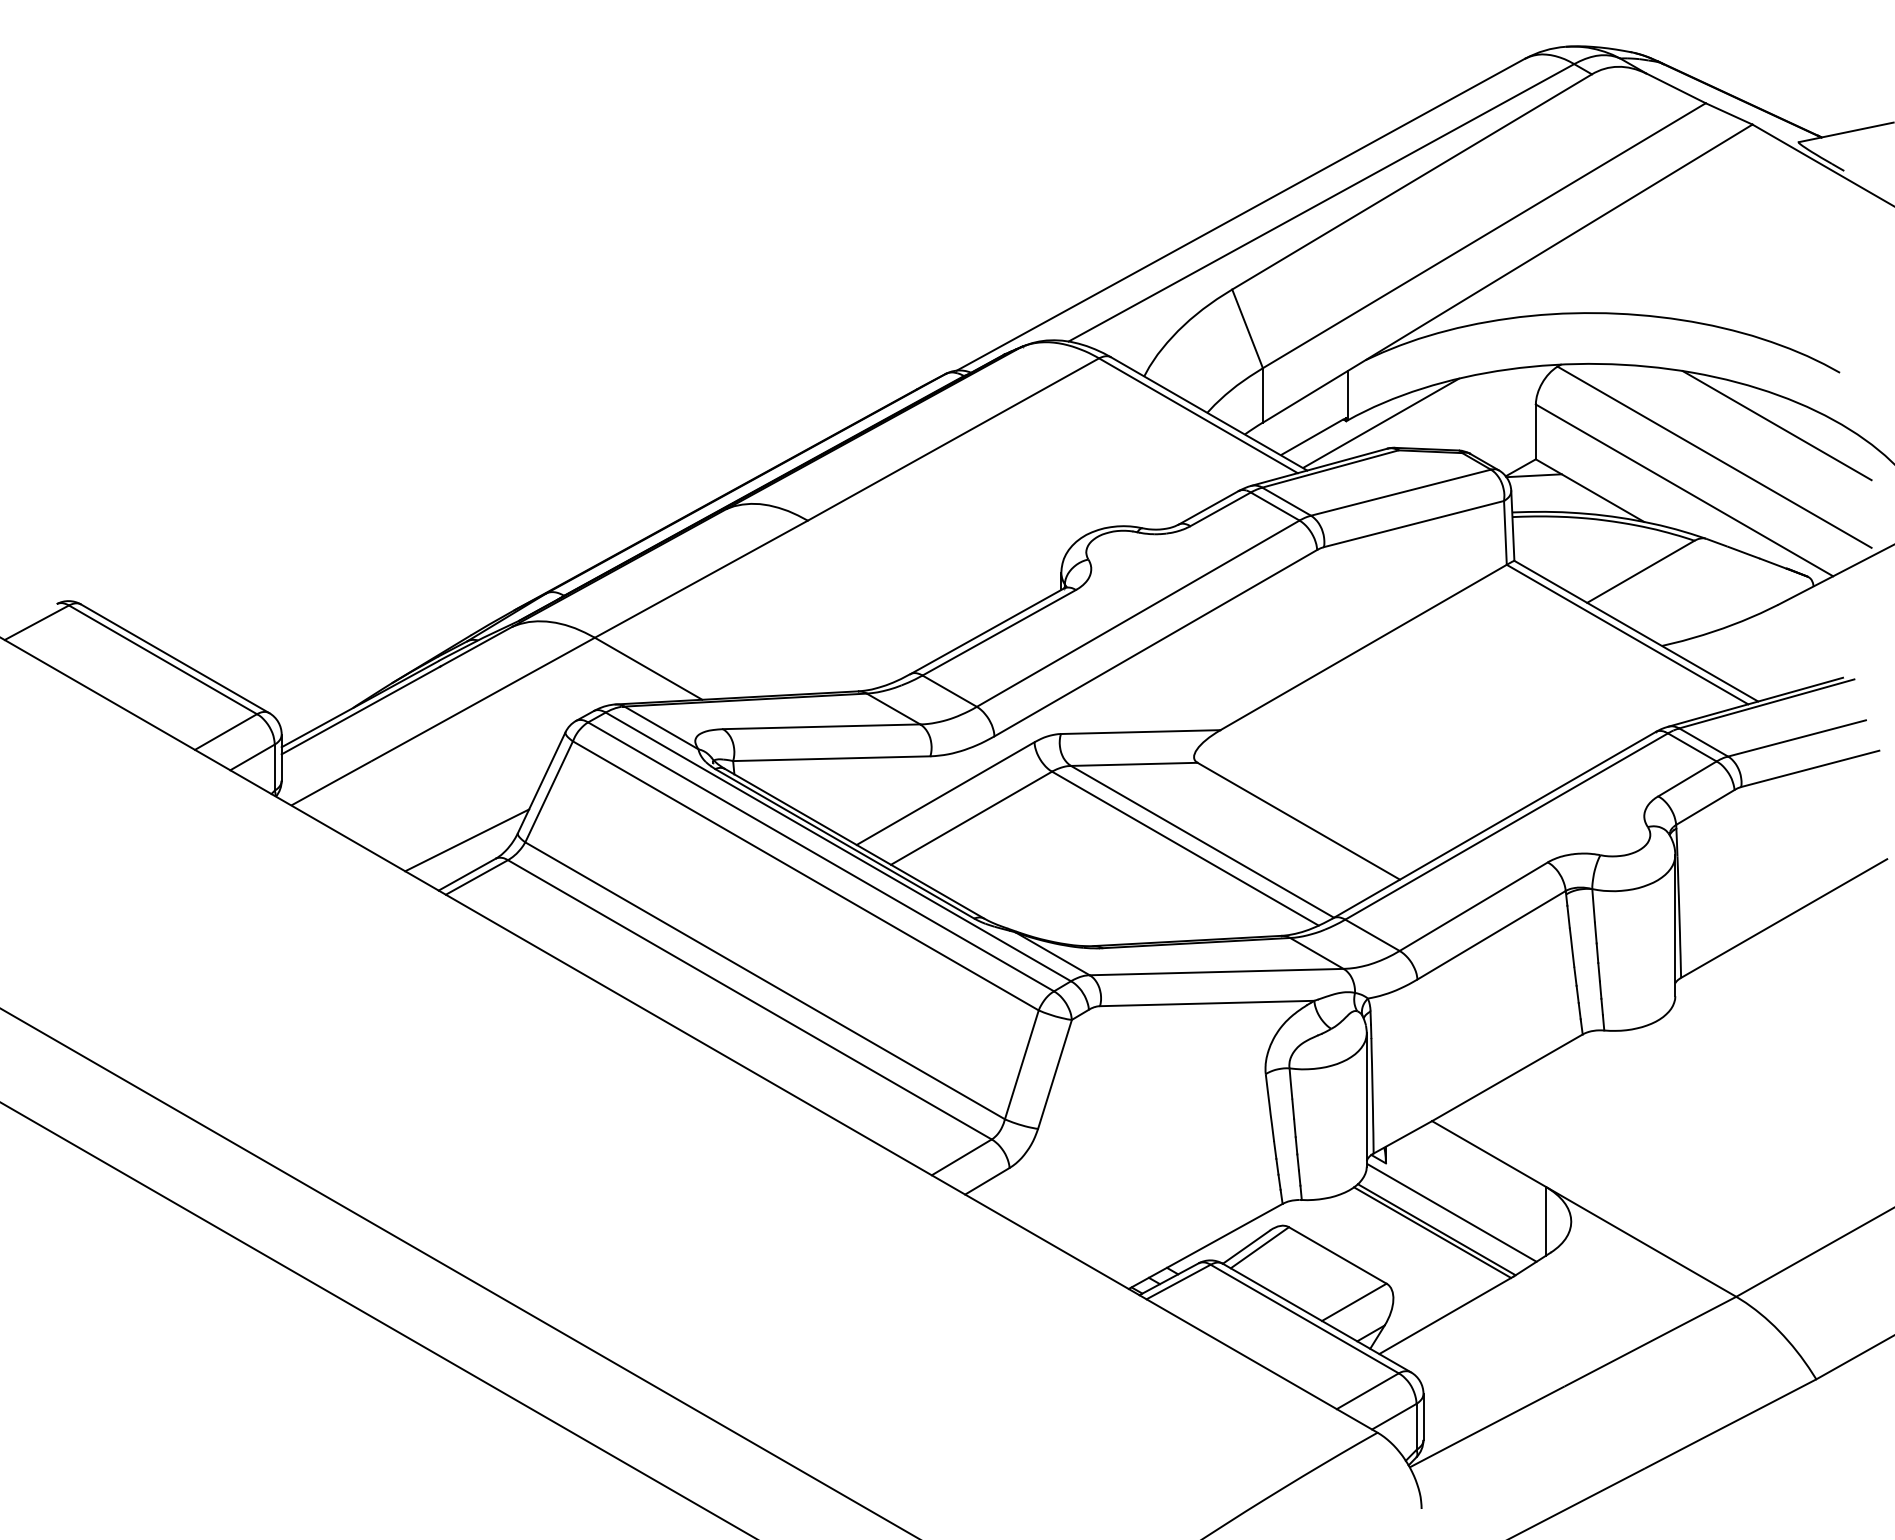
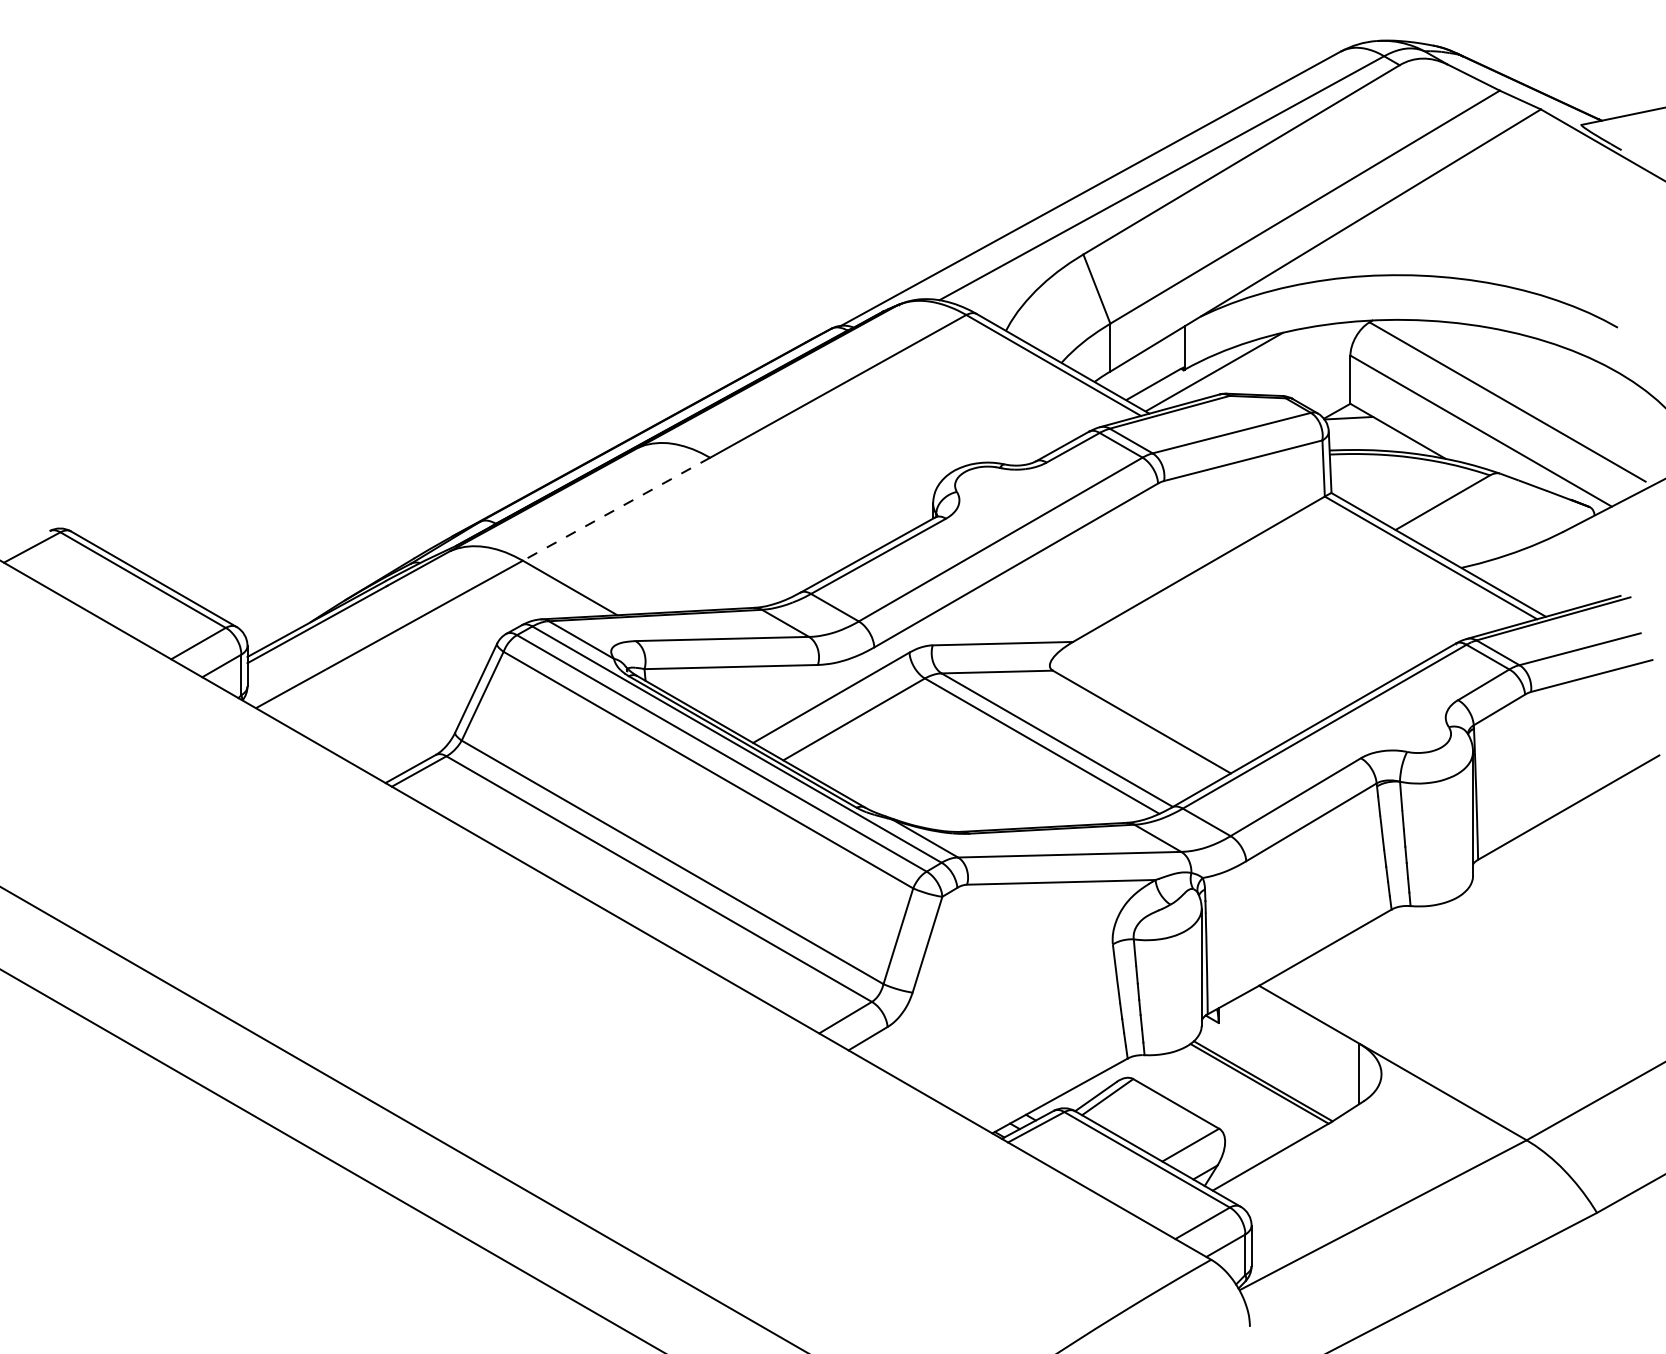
line: (1776, 425) -> (1562, 374), removed
line: (701, 579) -> (616, 509), solid -> dashed
line: (467, 840) -> (410, 738), removed
line: (1451, 1212) -> (1276, 1066), removed

